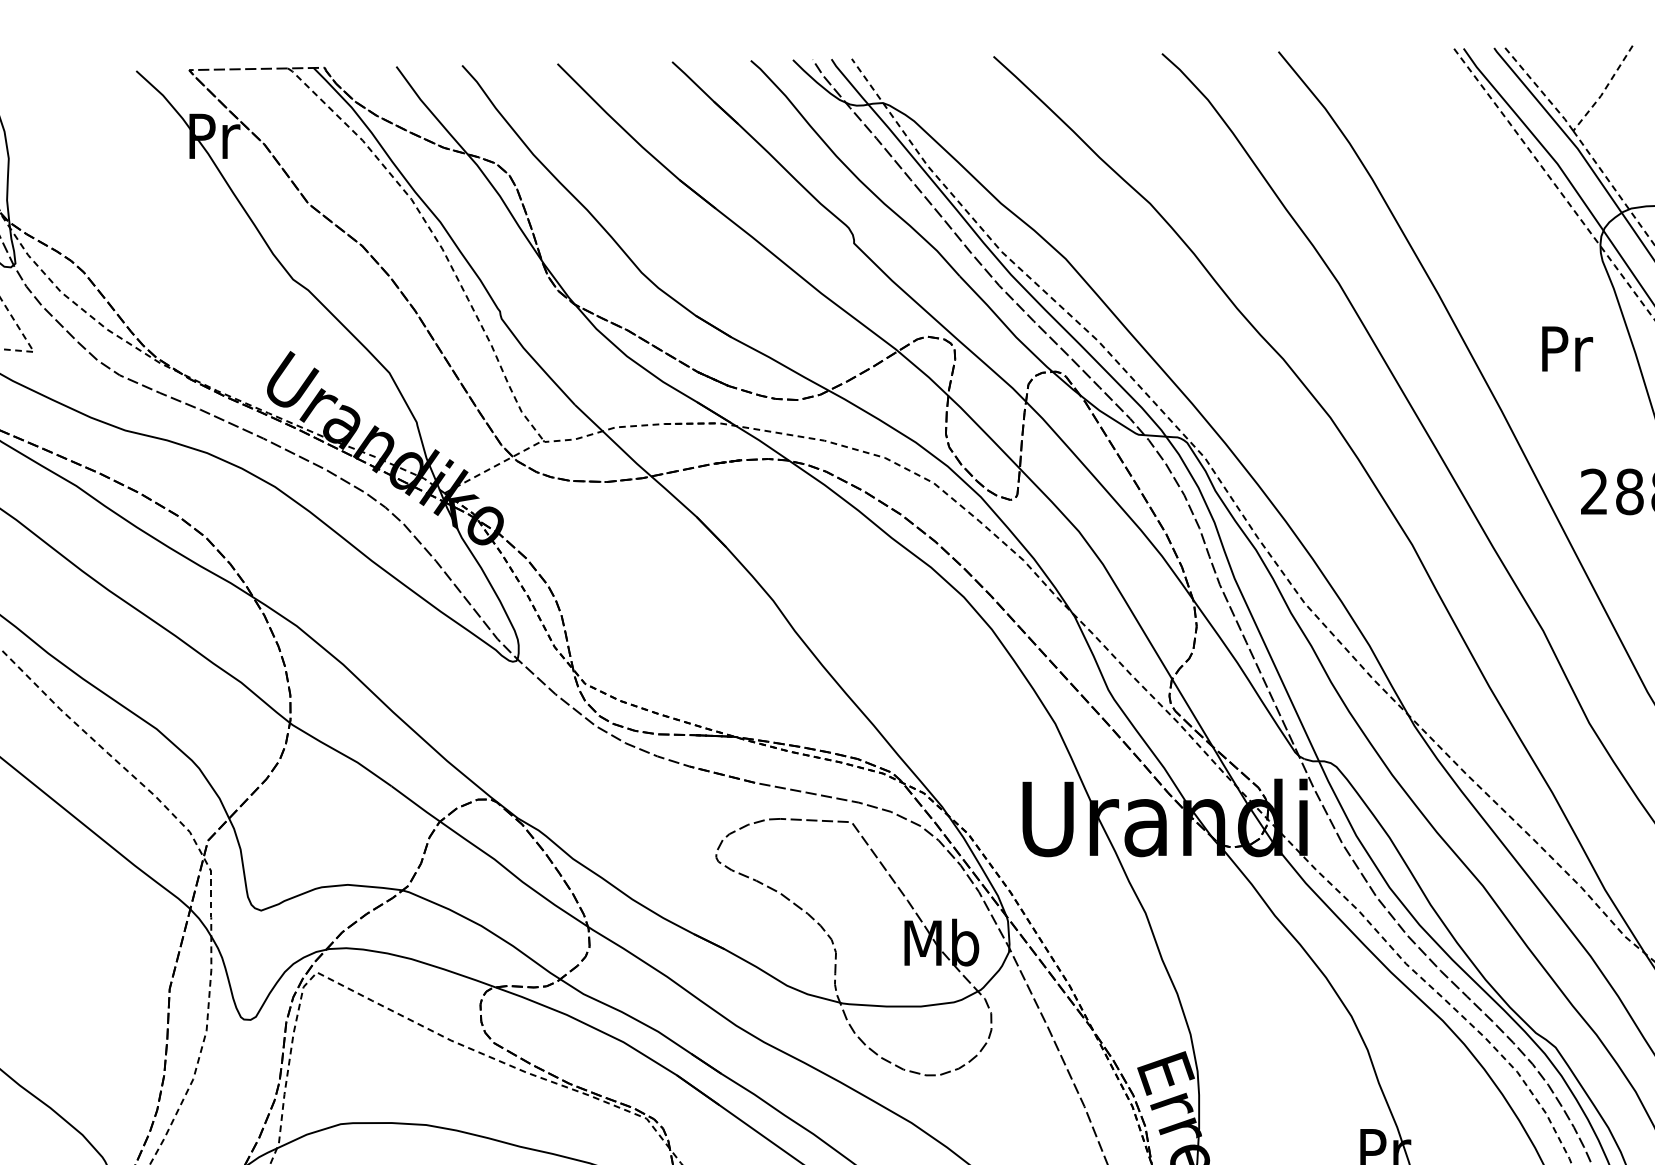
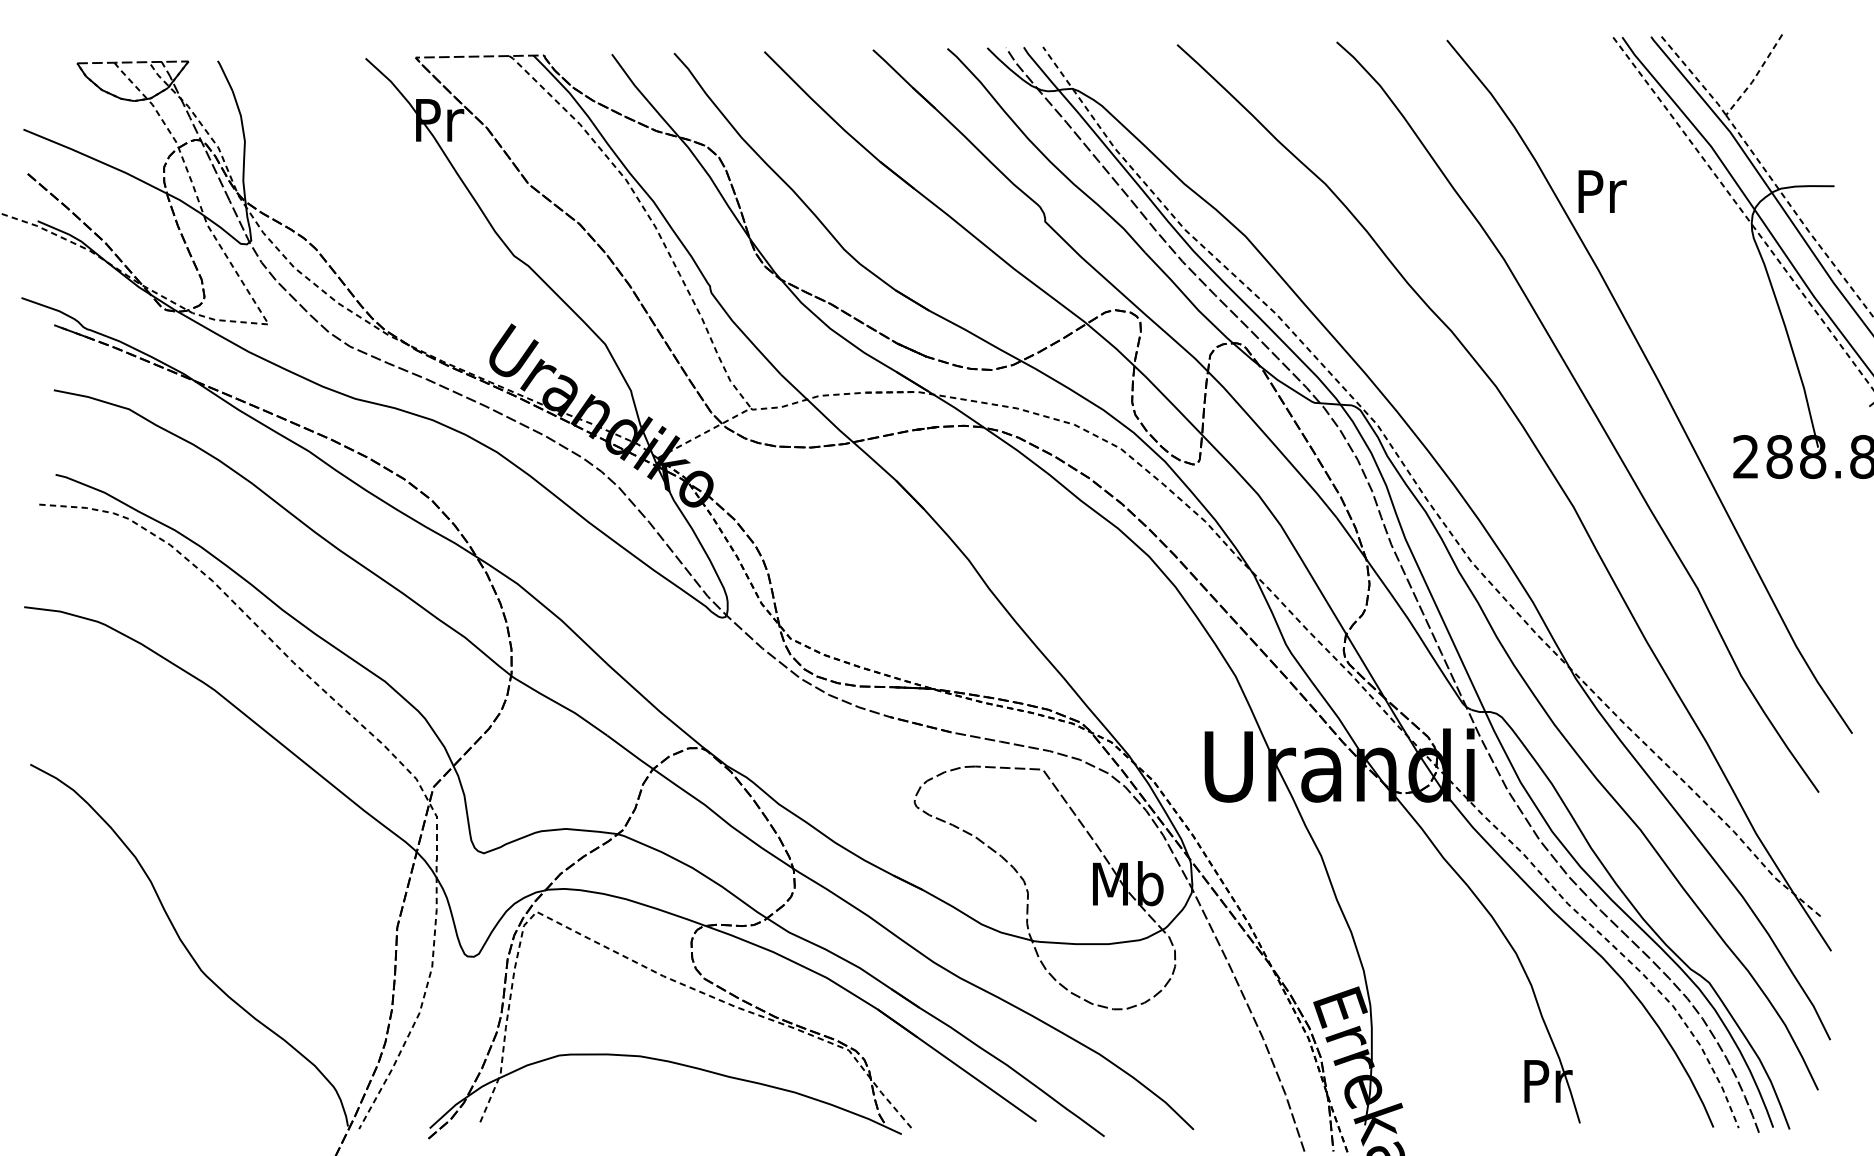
text: (1567, 348) -> (1602, 191), moved

